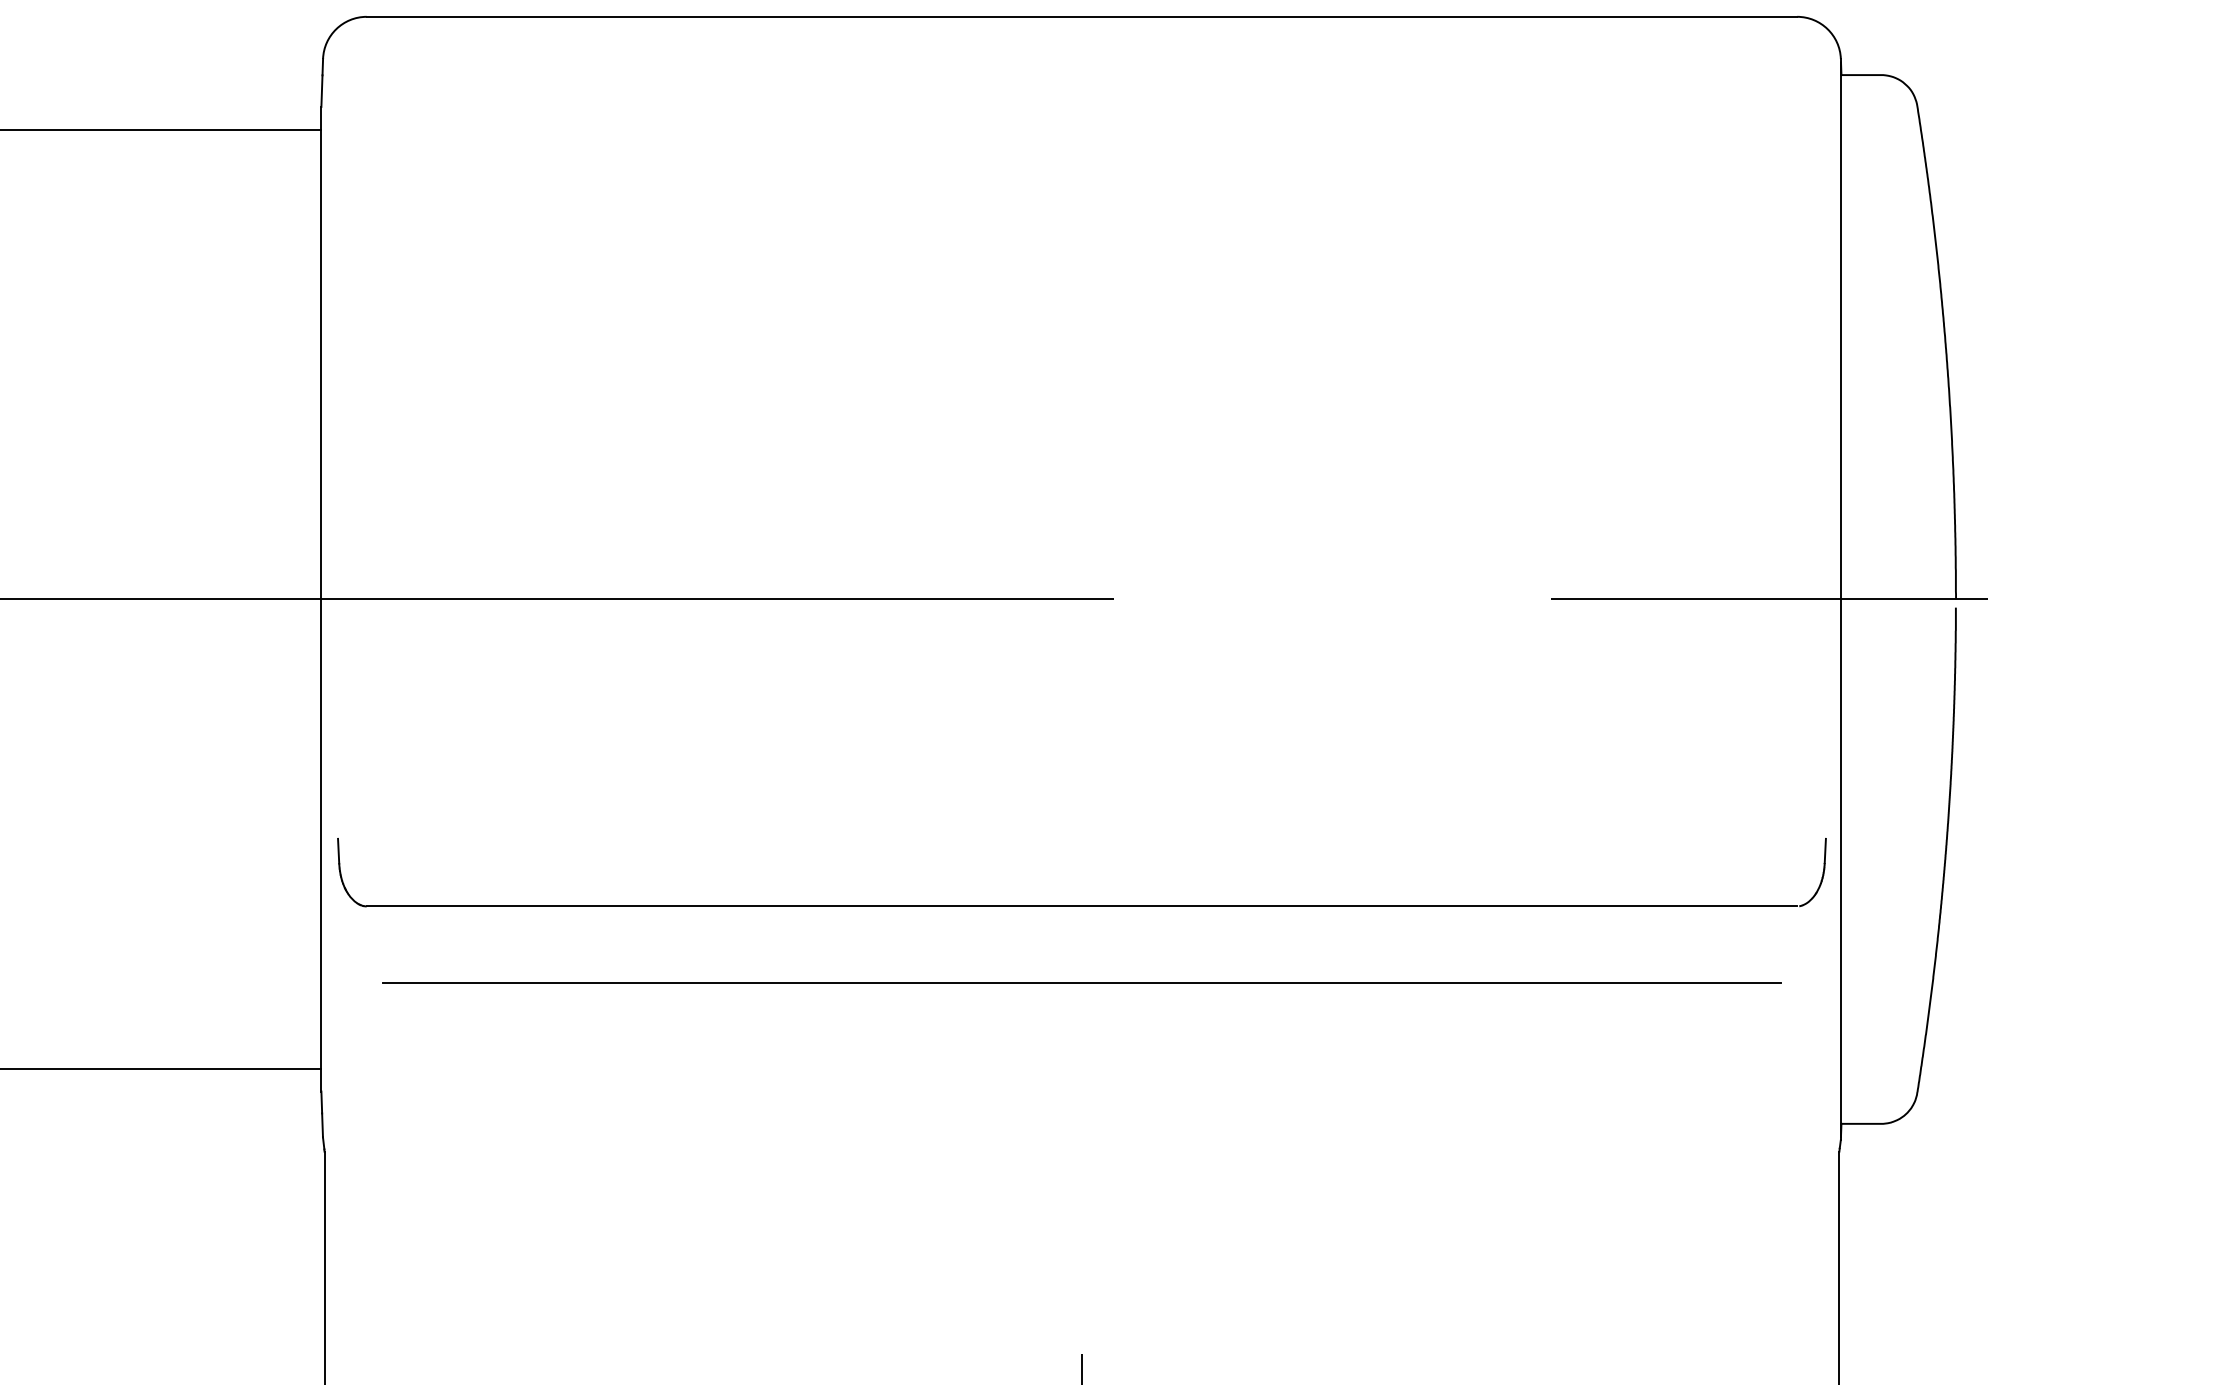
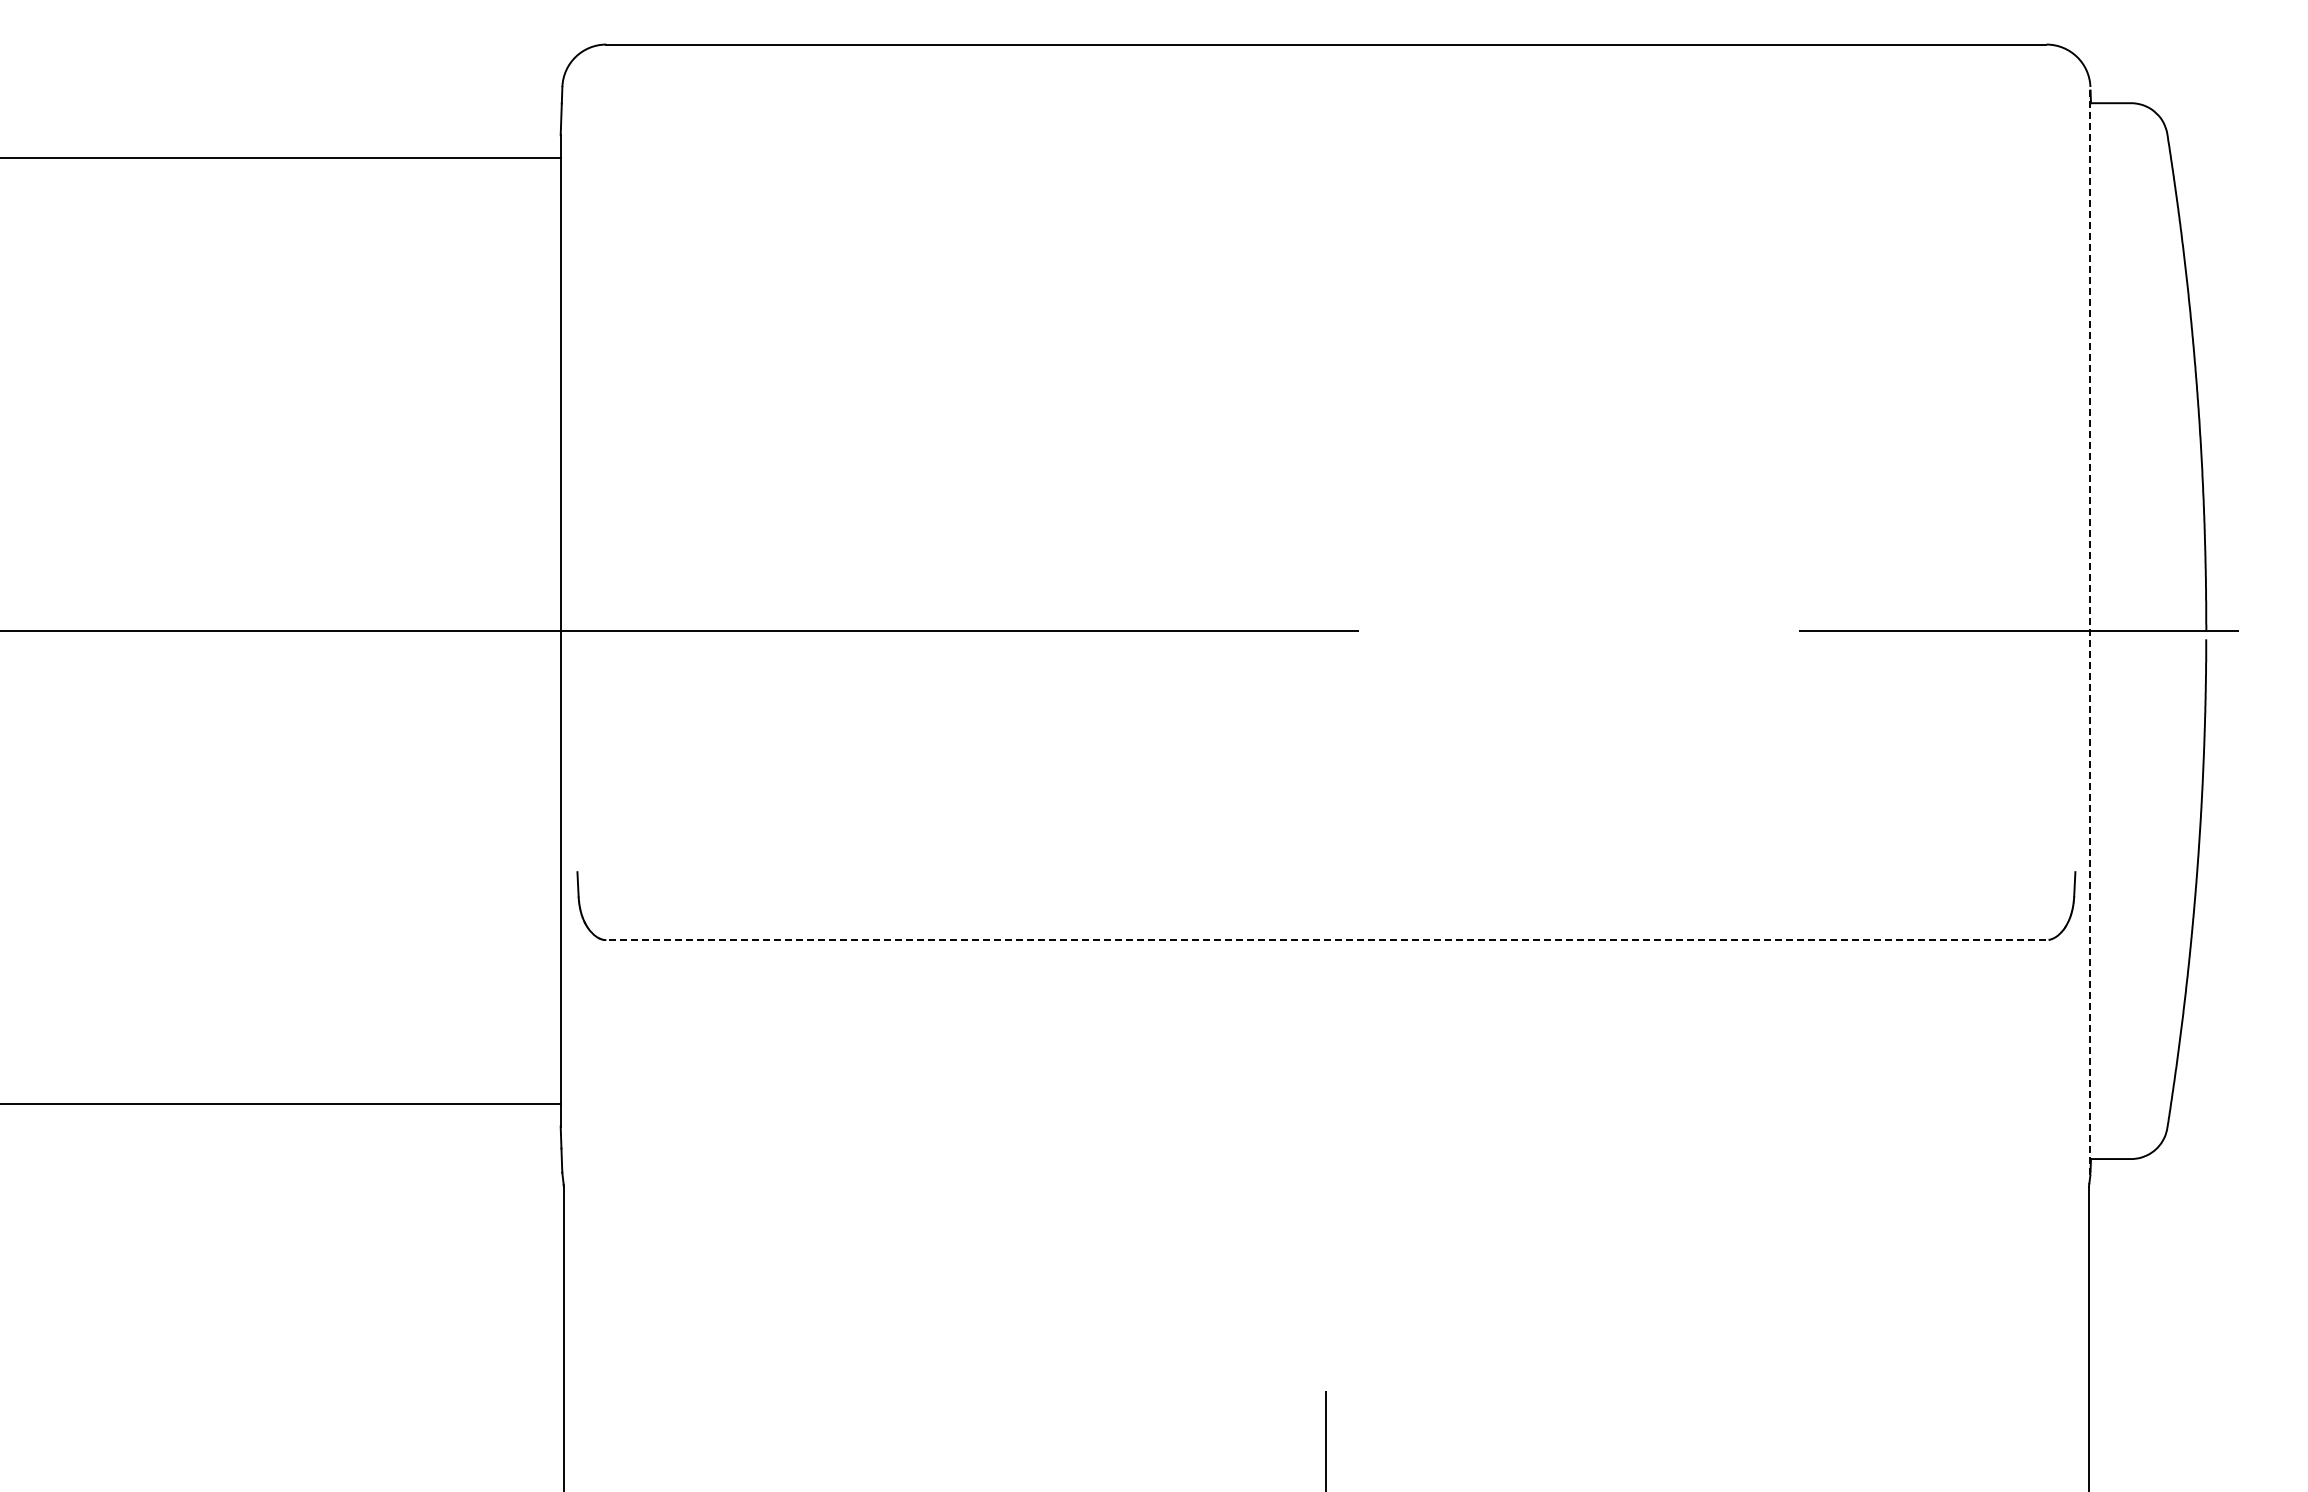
line: (1840, 598) -> (2090, 630), solid -> dashed
line: (1081, 906) -> (1325, 940), solid -> dashed
line: (1081, 983) -> (1325, 1017), removed

